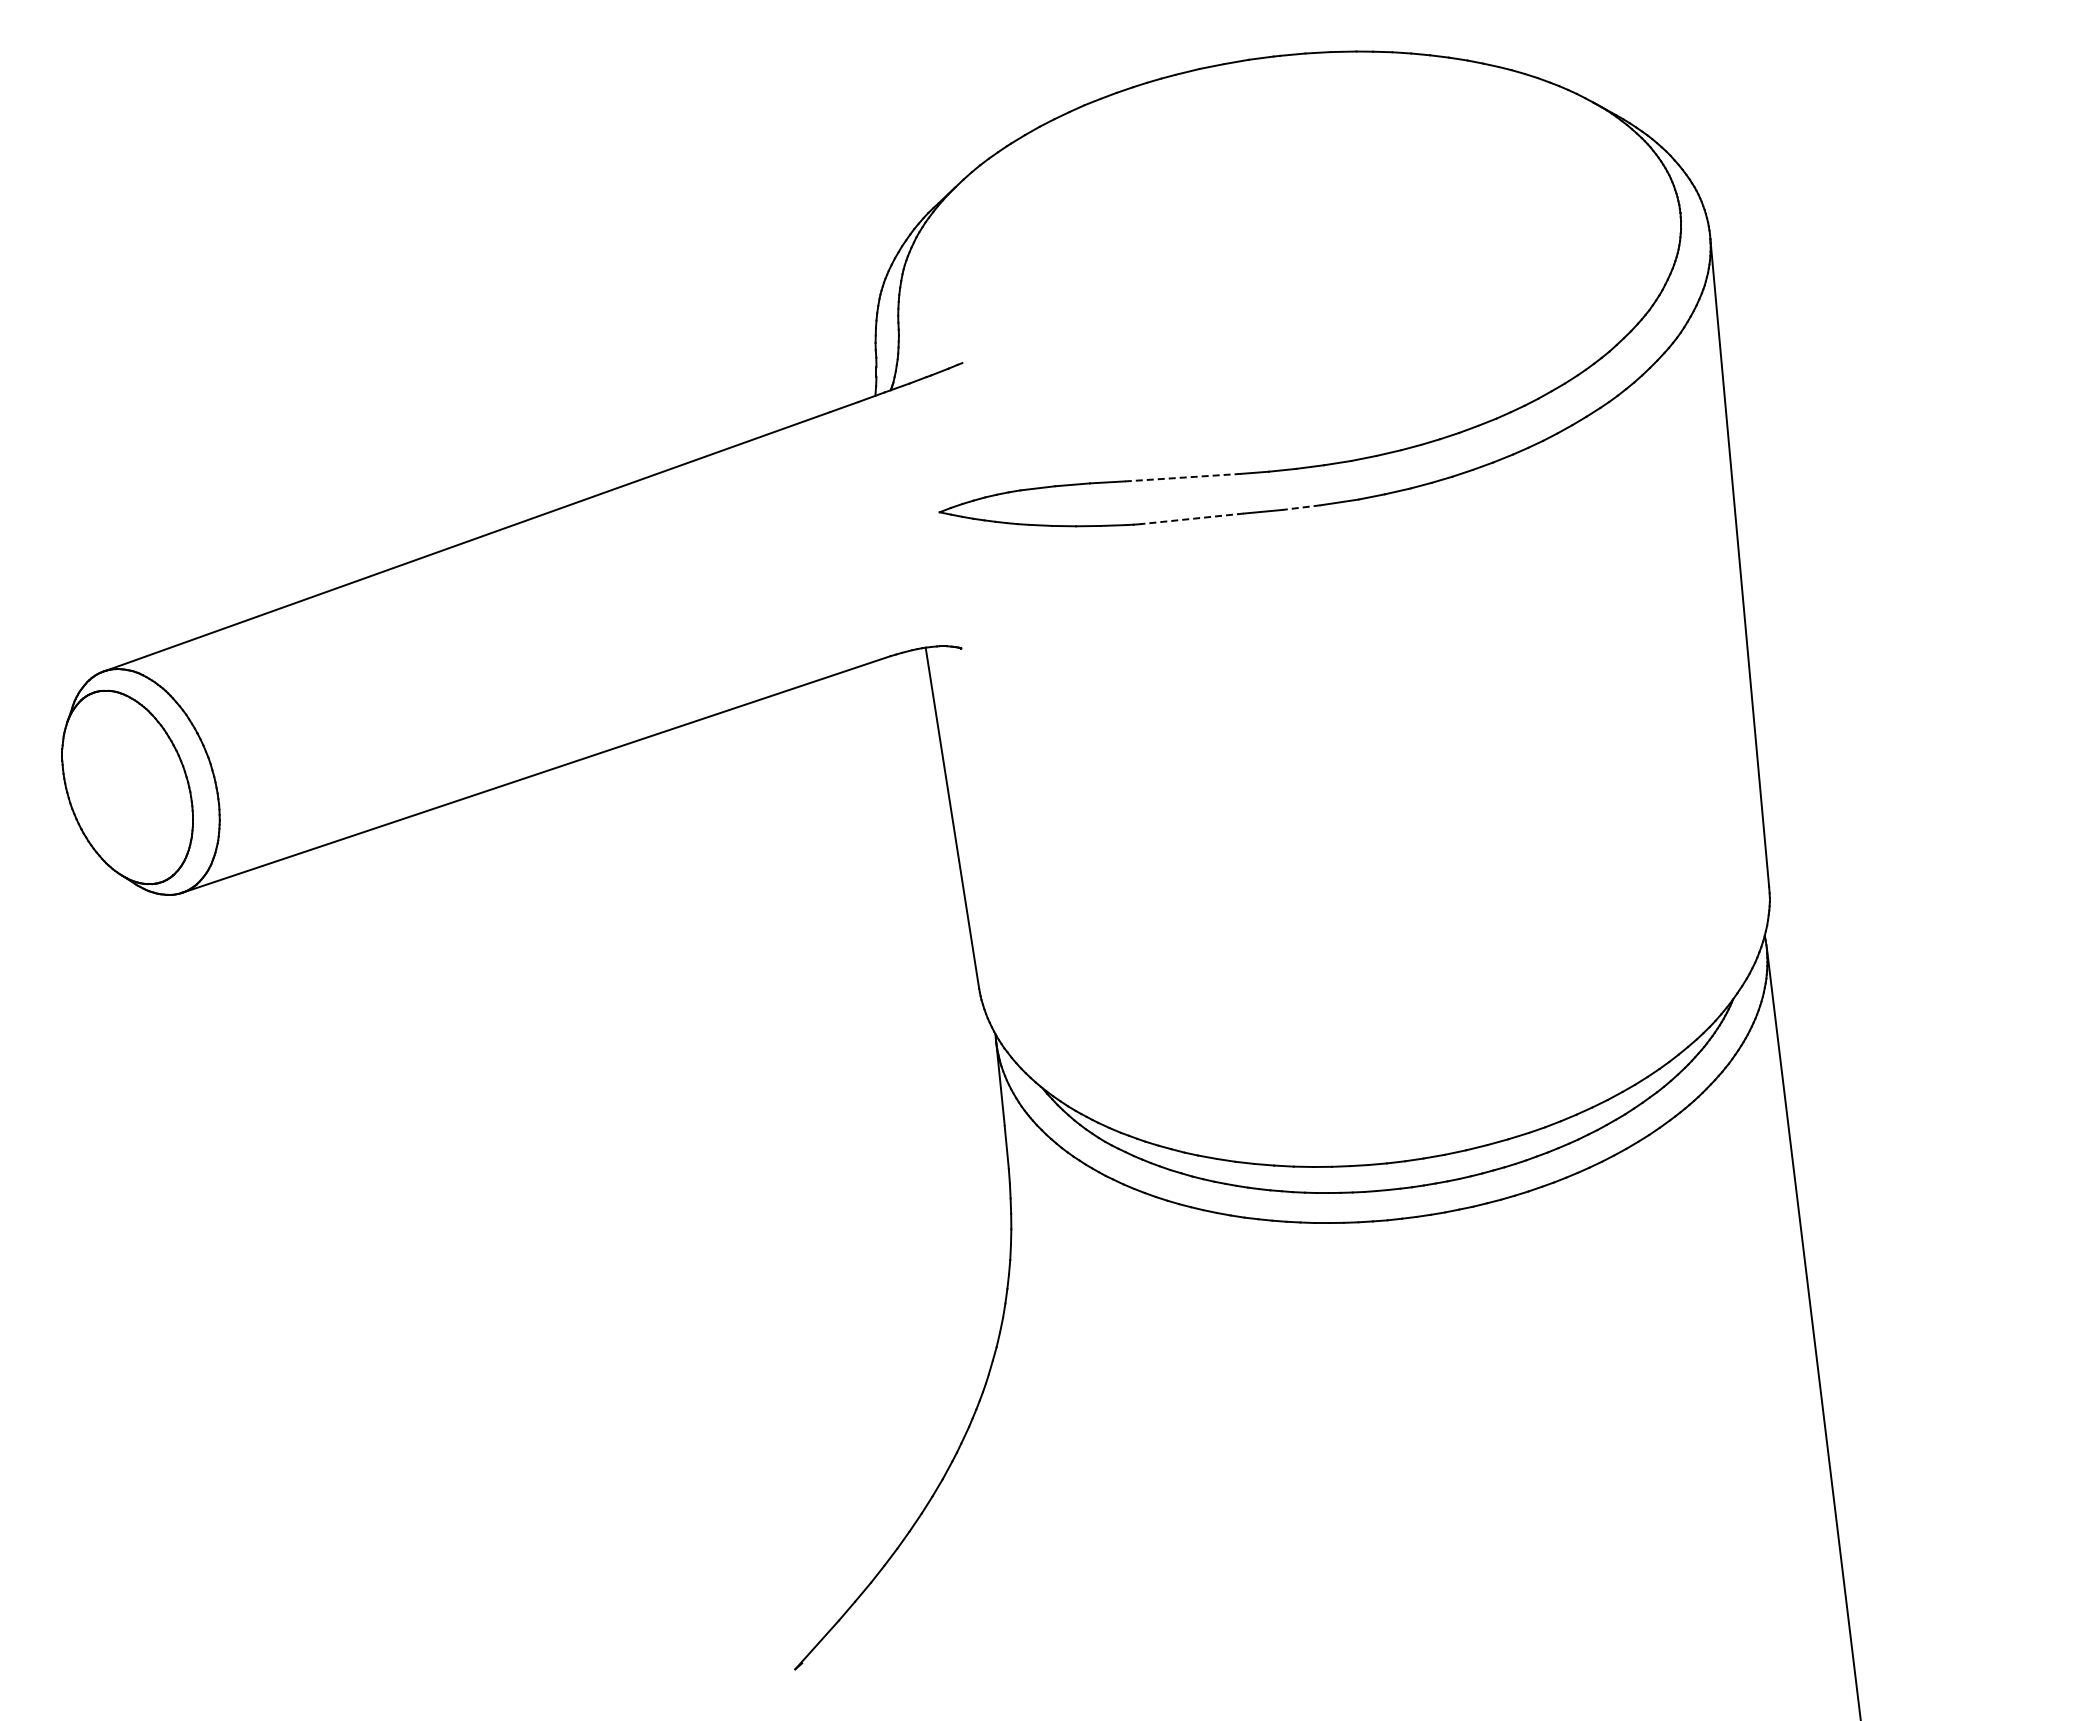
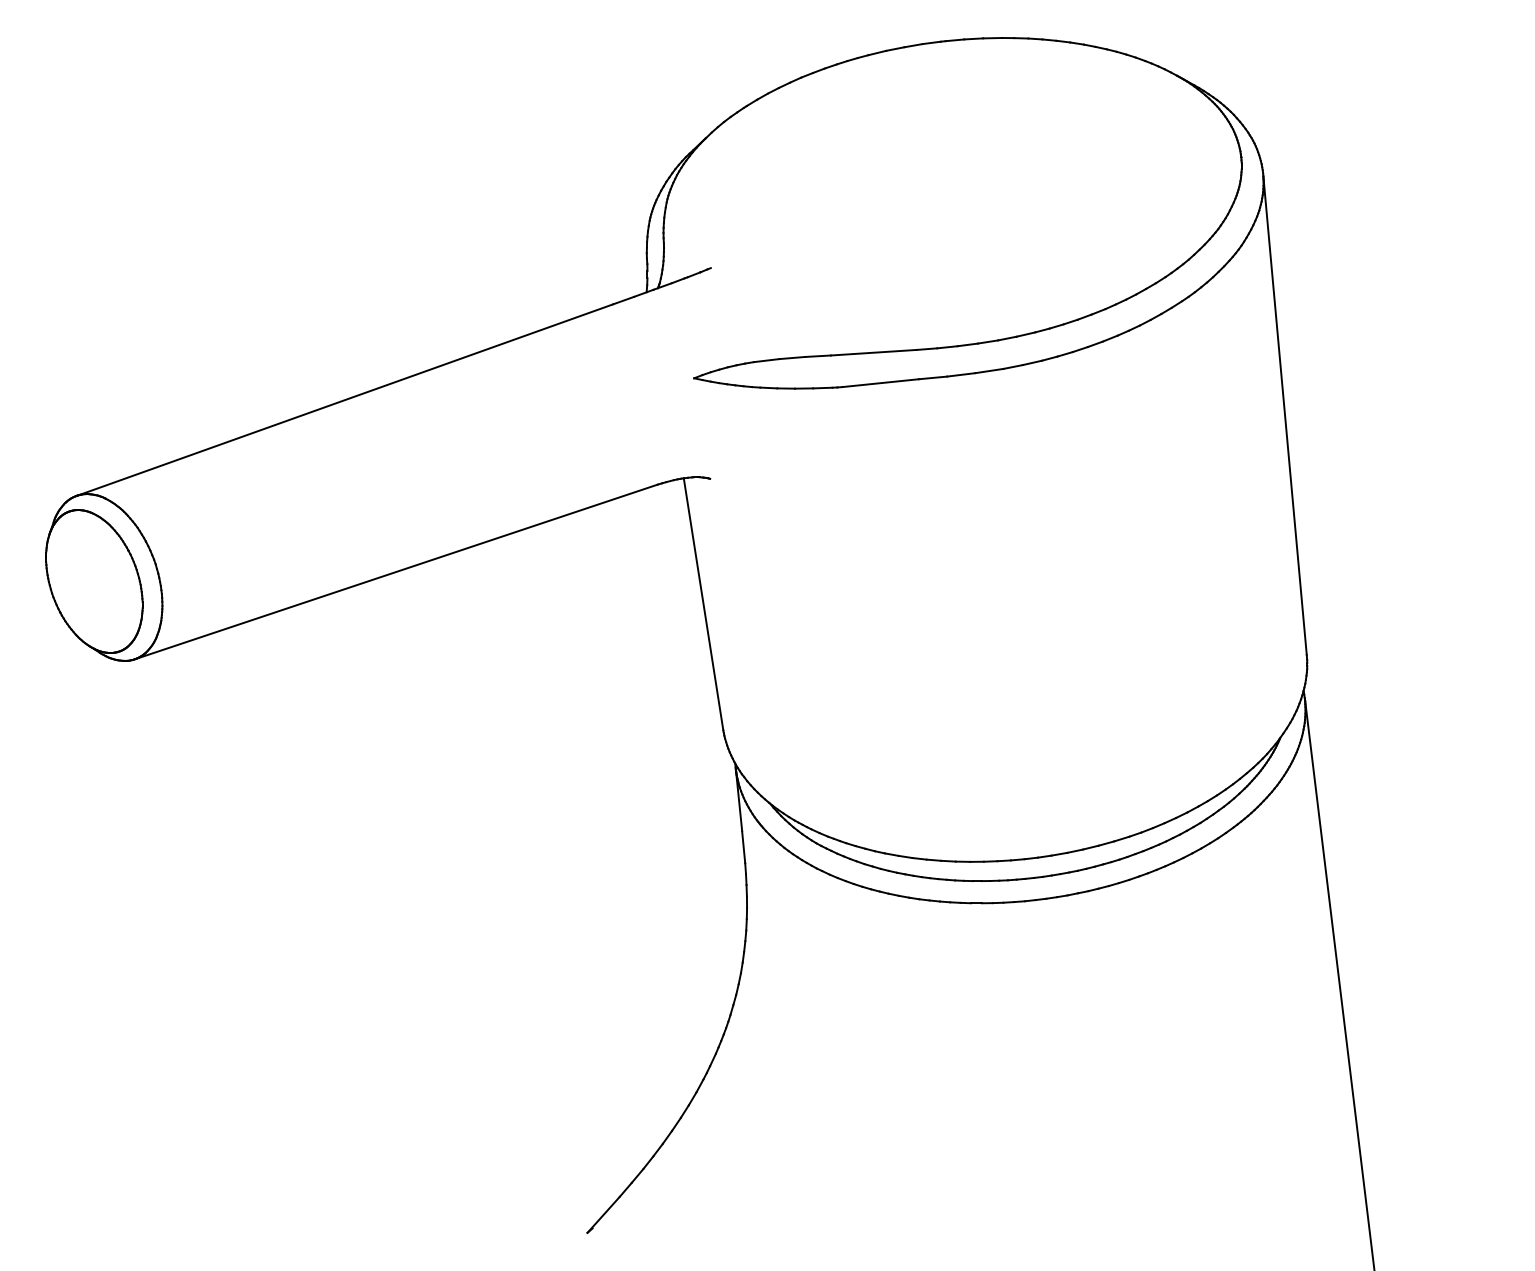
line: (1183, 477) -> (874, 352), dashed -> solid
line: (1300, 507) -> (960, 374), dashed -> solid
line: (1192, 518) -> (880, 382), dashed -> solid

